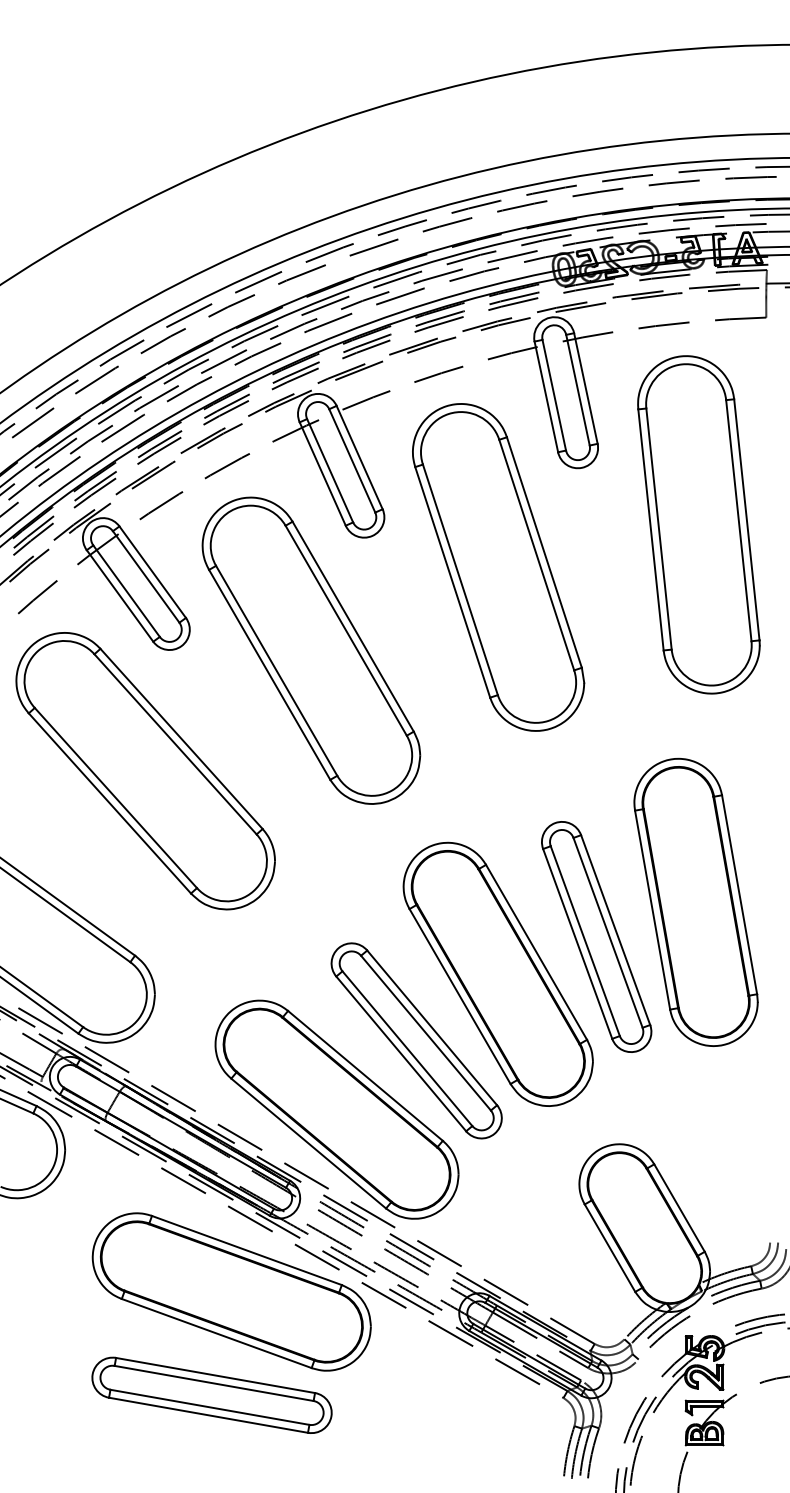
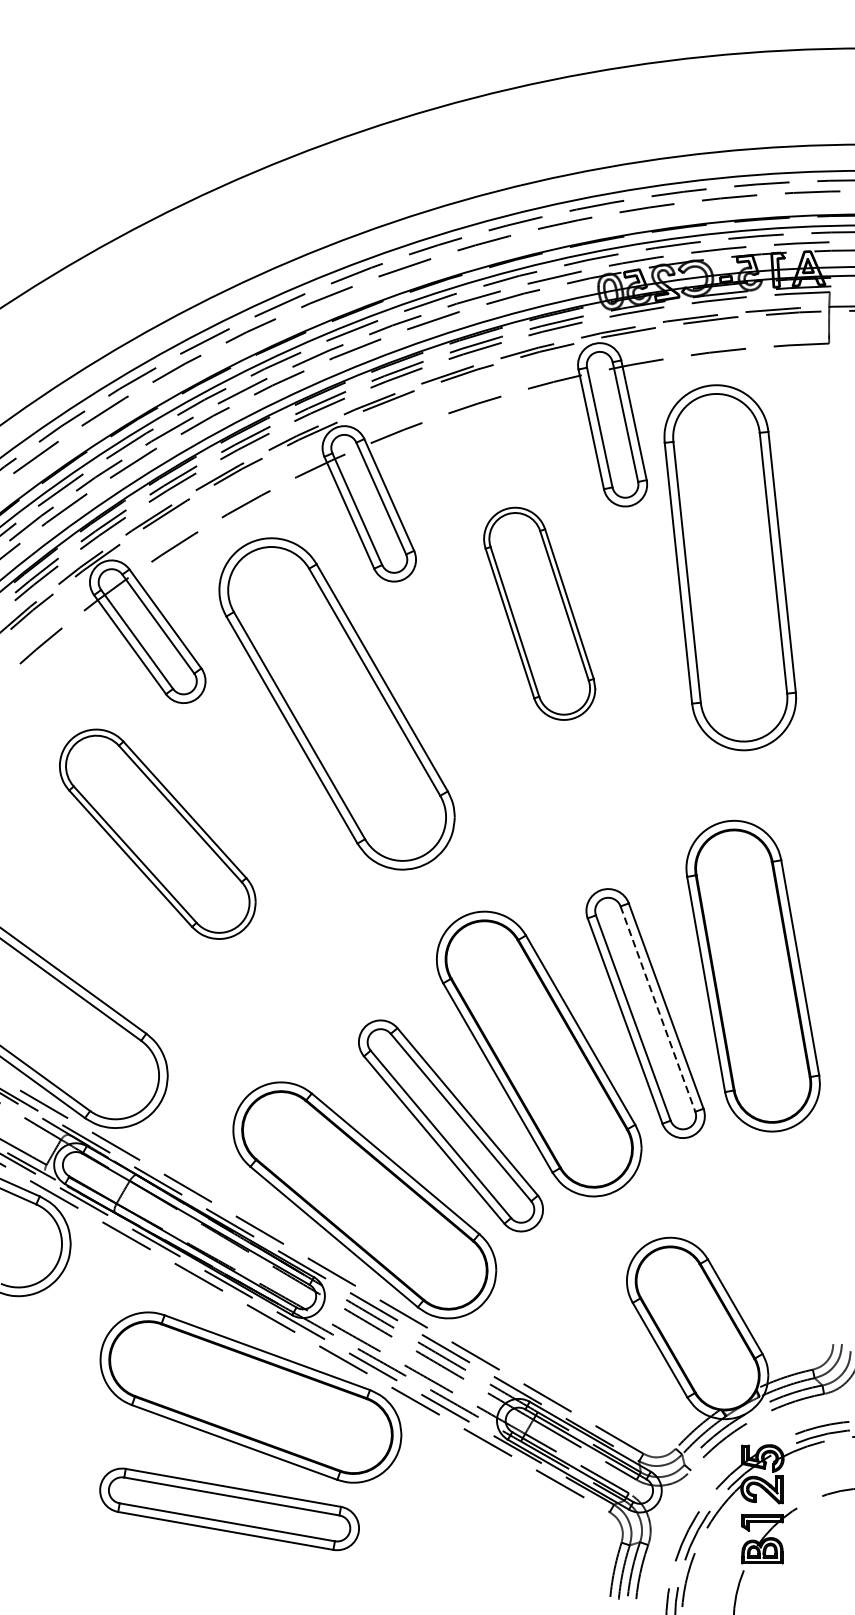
part: (698, 524) -> (729, 567), moved
part: (498, 567) -> (539, 613), size x0.6
part: (145, 771) -> (157, 834), size x0.7
line: (608, 933) -> (658, 1009), solid -> dashed

